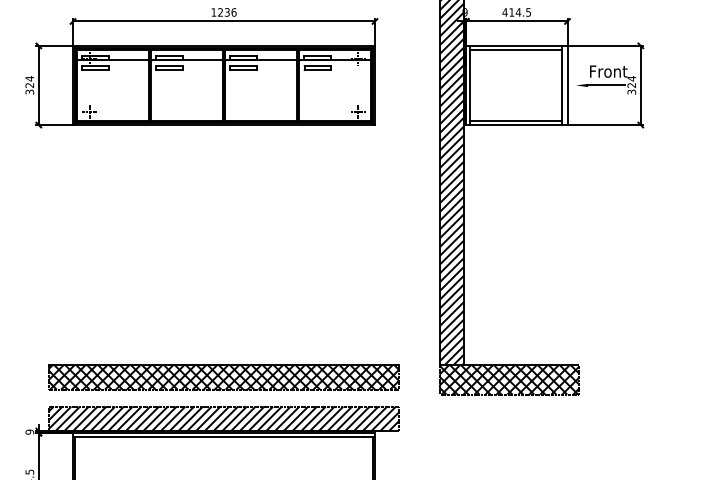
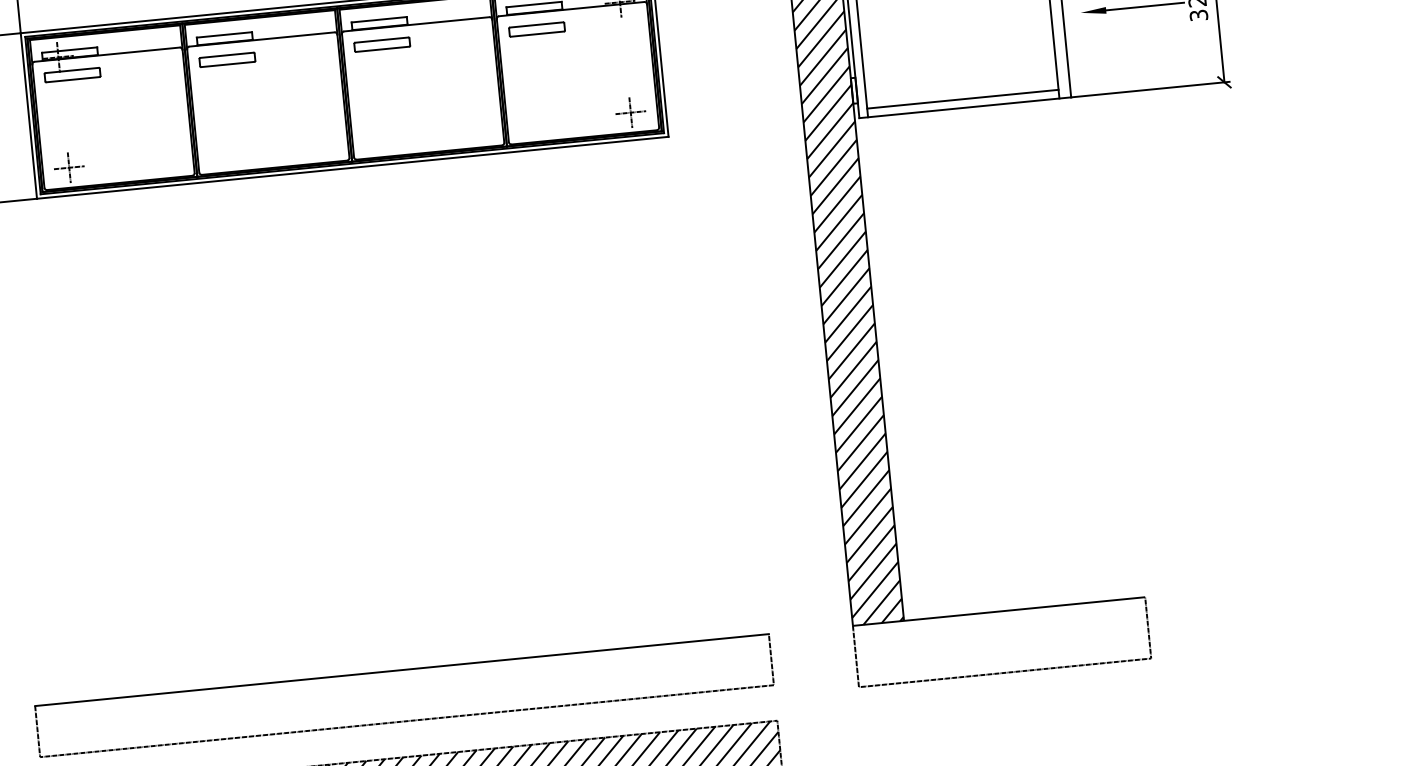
hatch: (223, 377) -> (403, 695), removed
hatch: (509, 379) -> (1002, 641), removed

